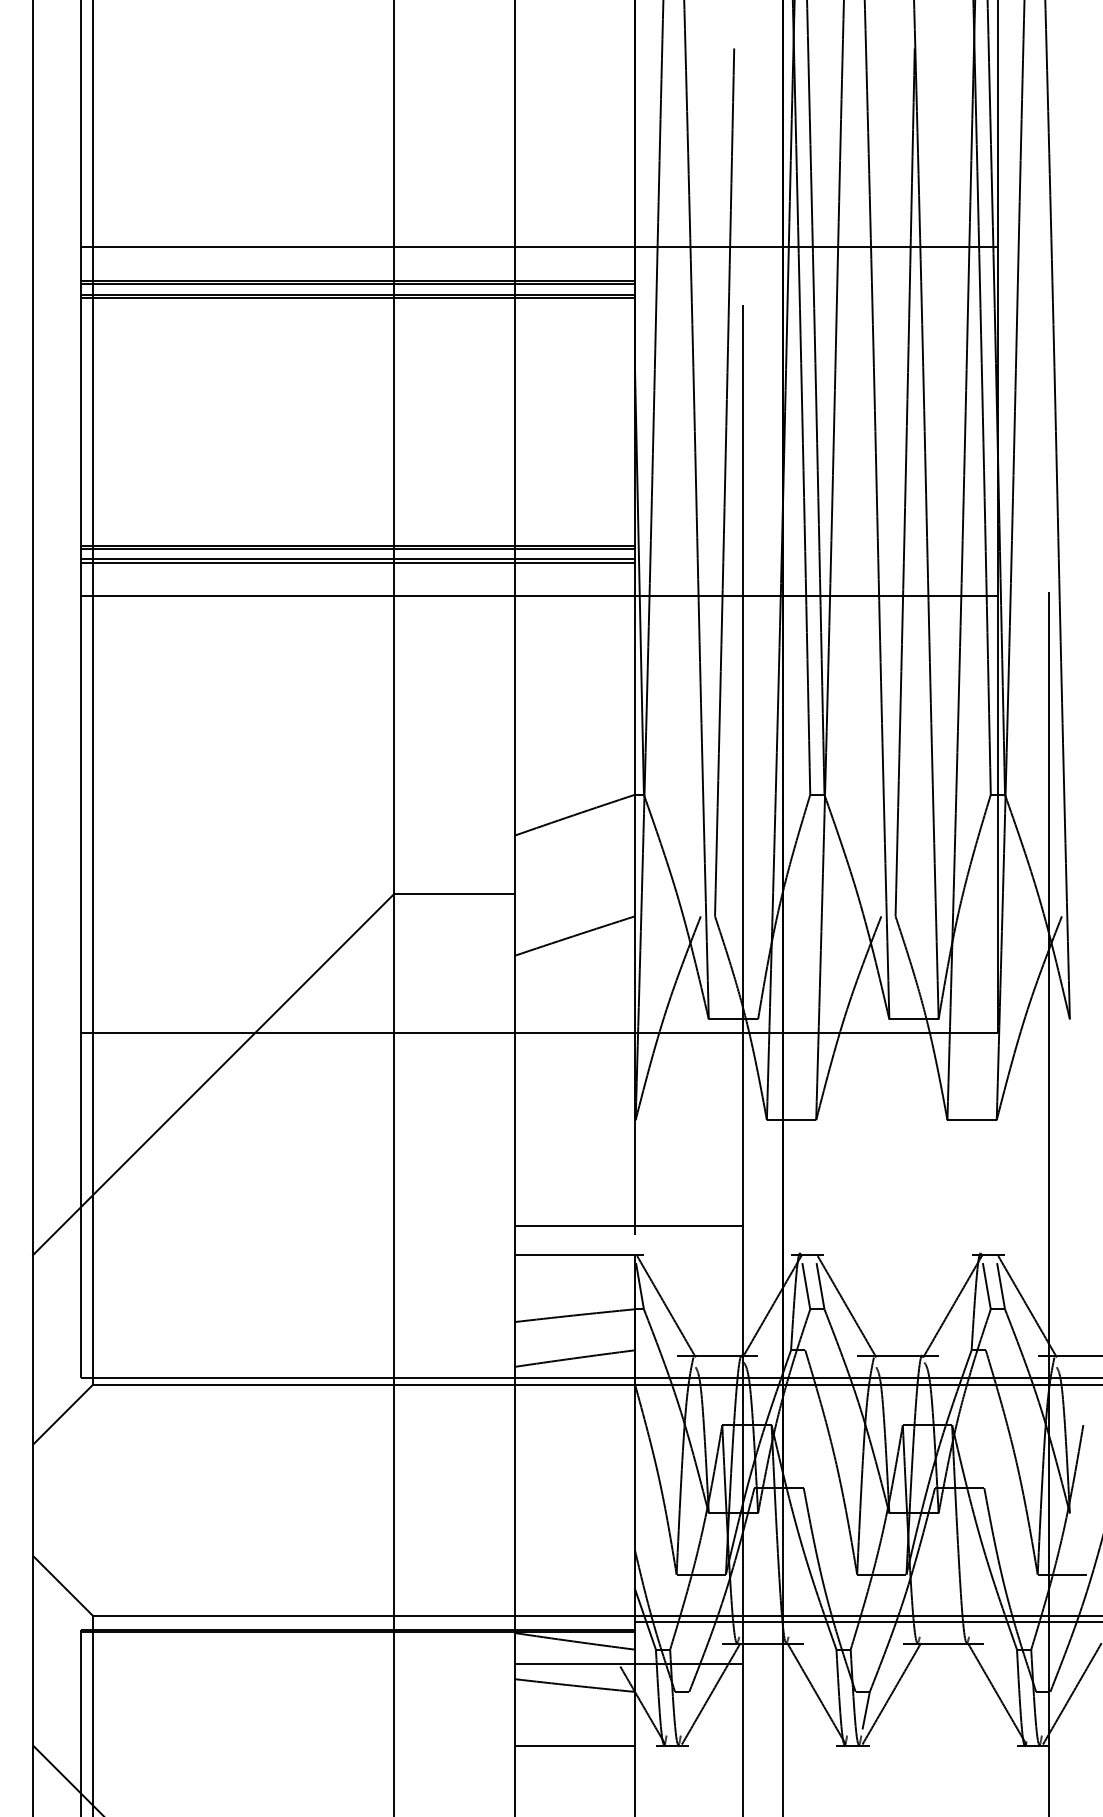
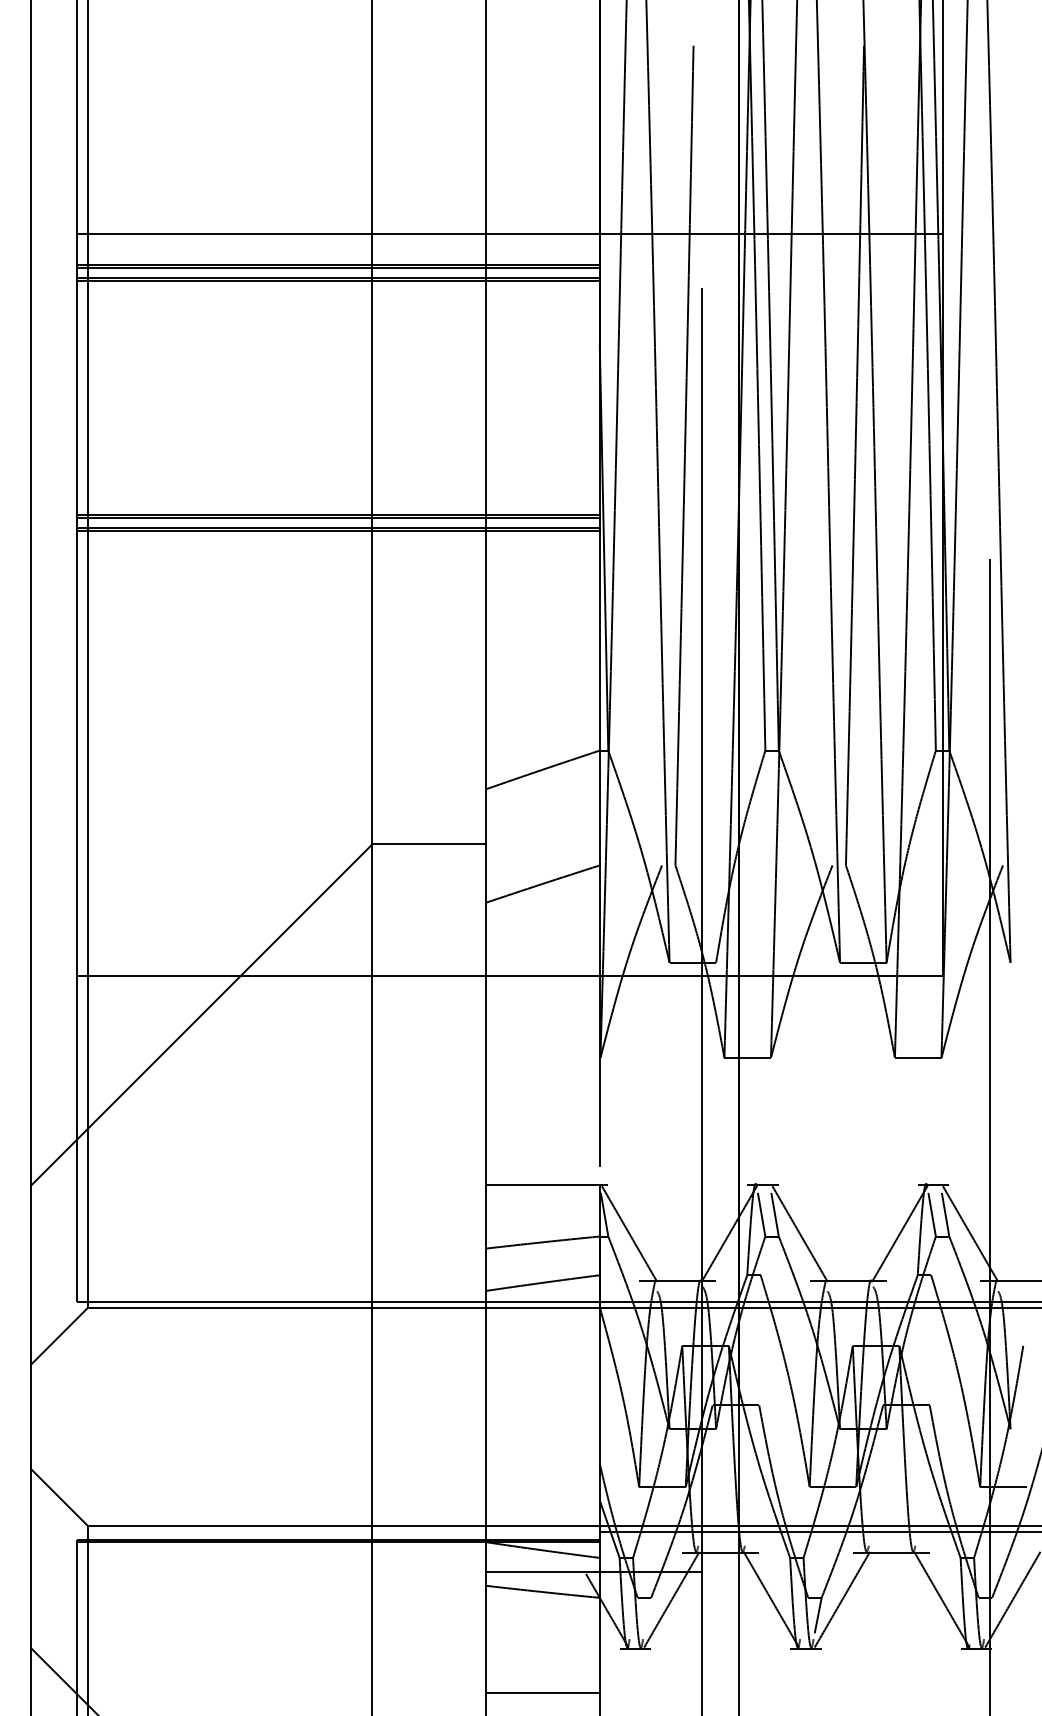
line: (539, 595) -> (509, 562), removed
line: (628, 1226) -> (593, 1158), removed
line: (574, 1745) -> (542, 1692), moved

